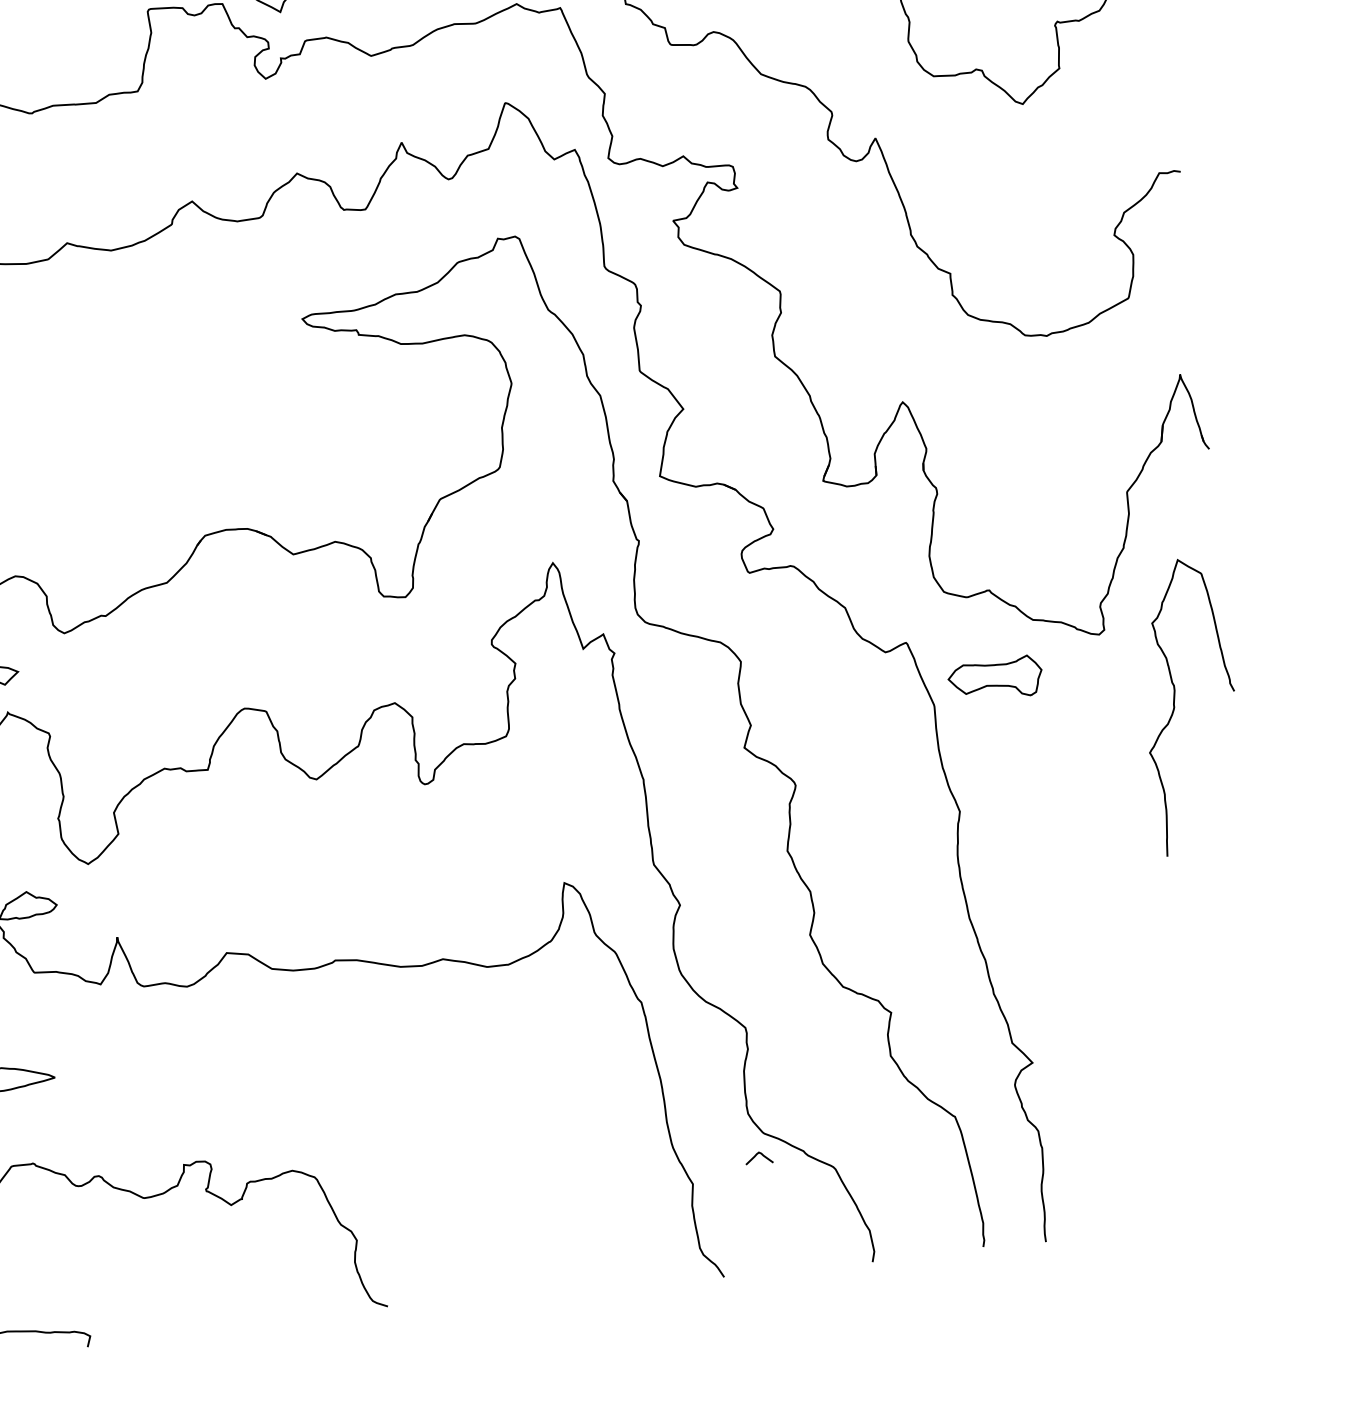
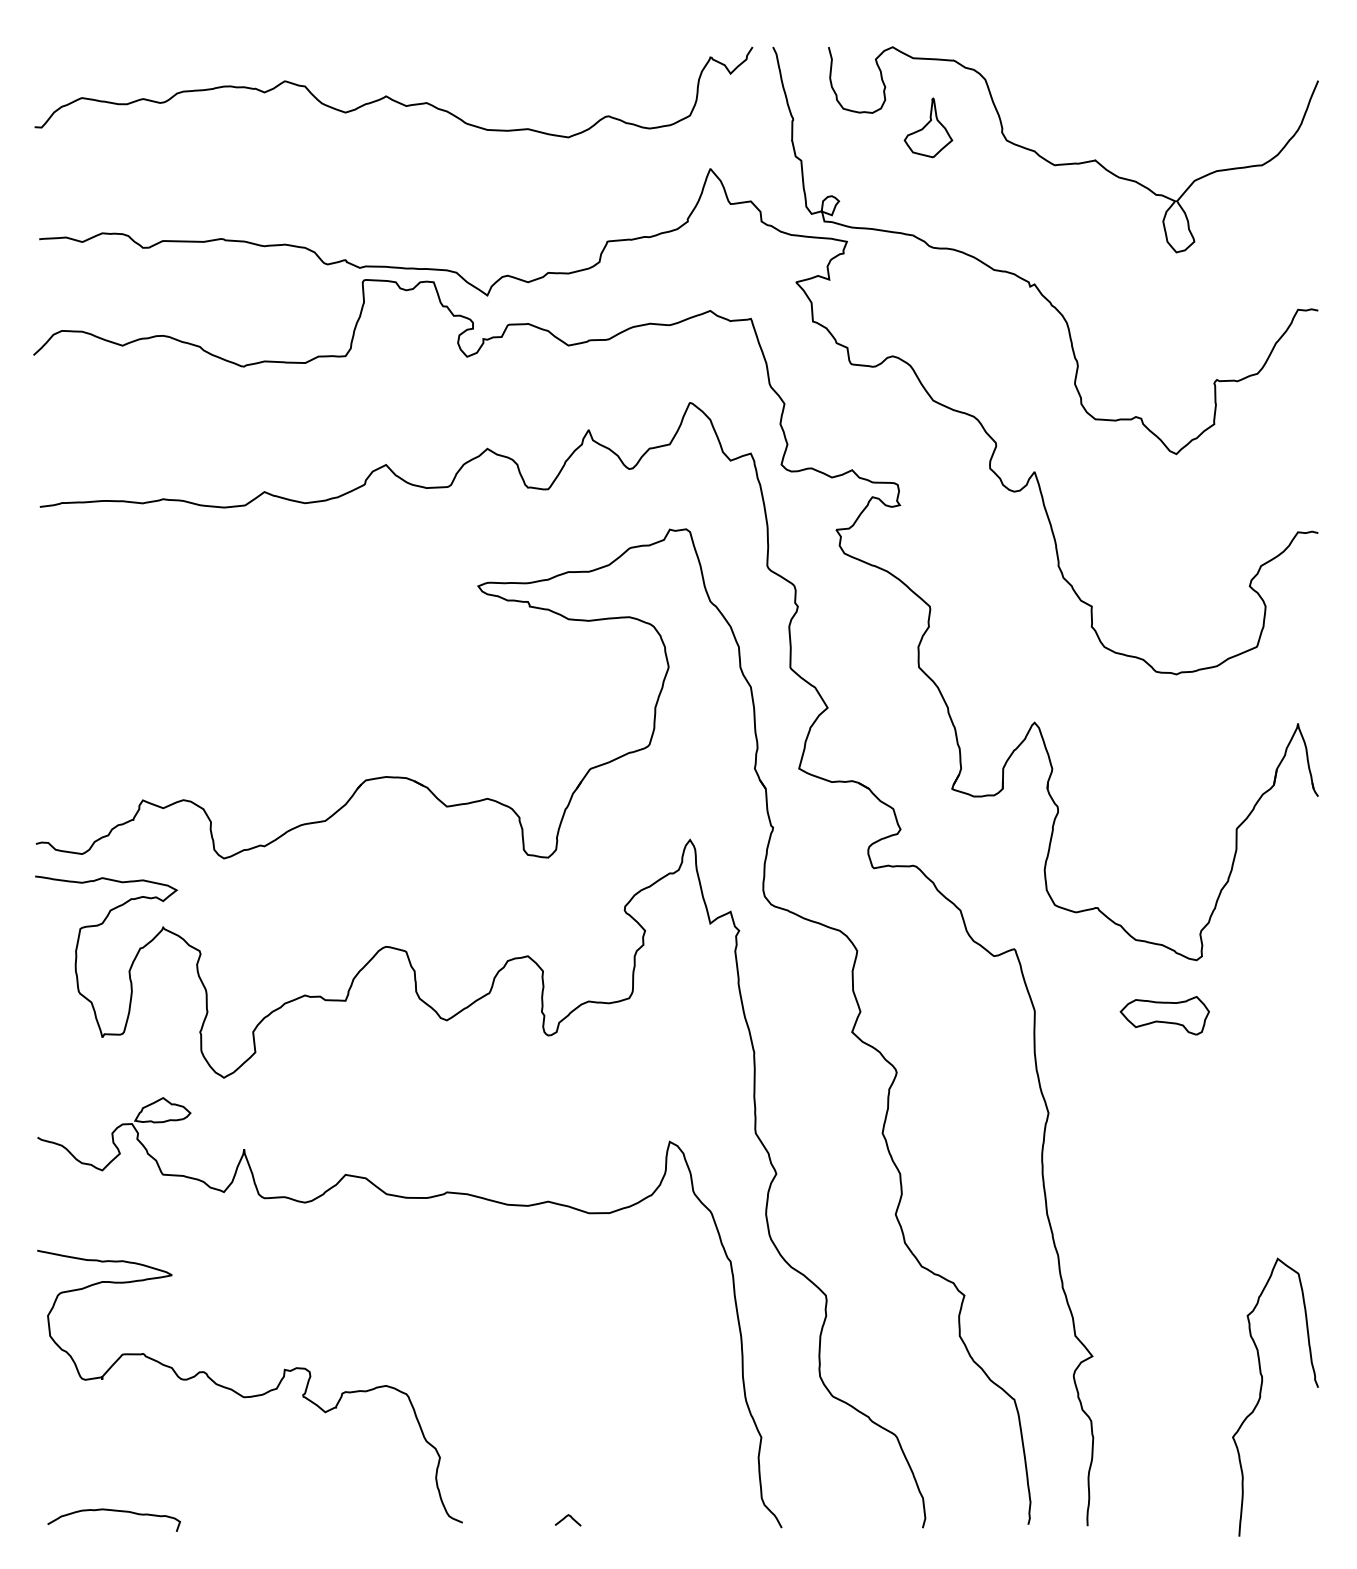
part: (995, 678) -> (1164, 1015), moved
curve: (1175, 706) -> (1261, 1396), moved
curve: (756, 1156) -> (565, 1518), moved

